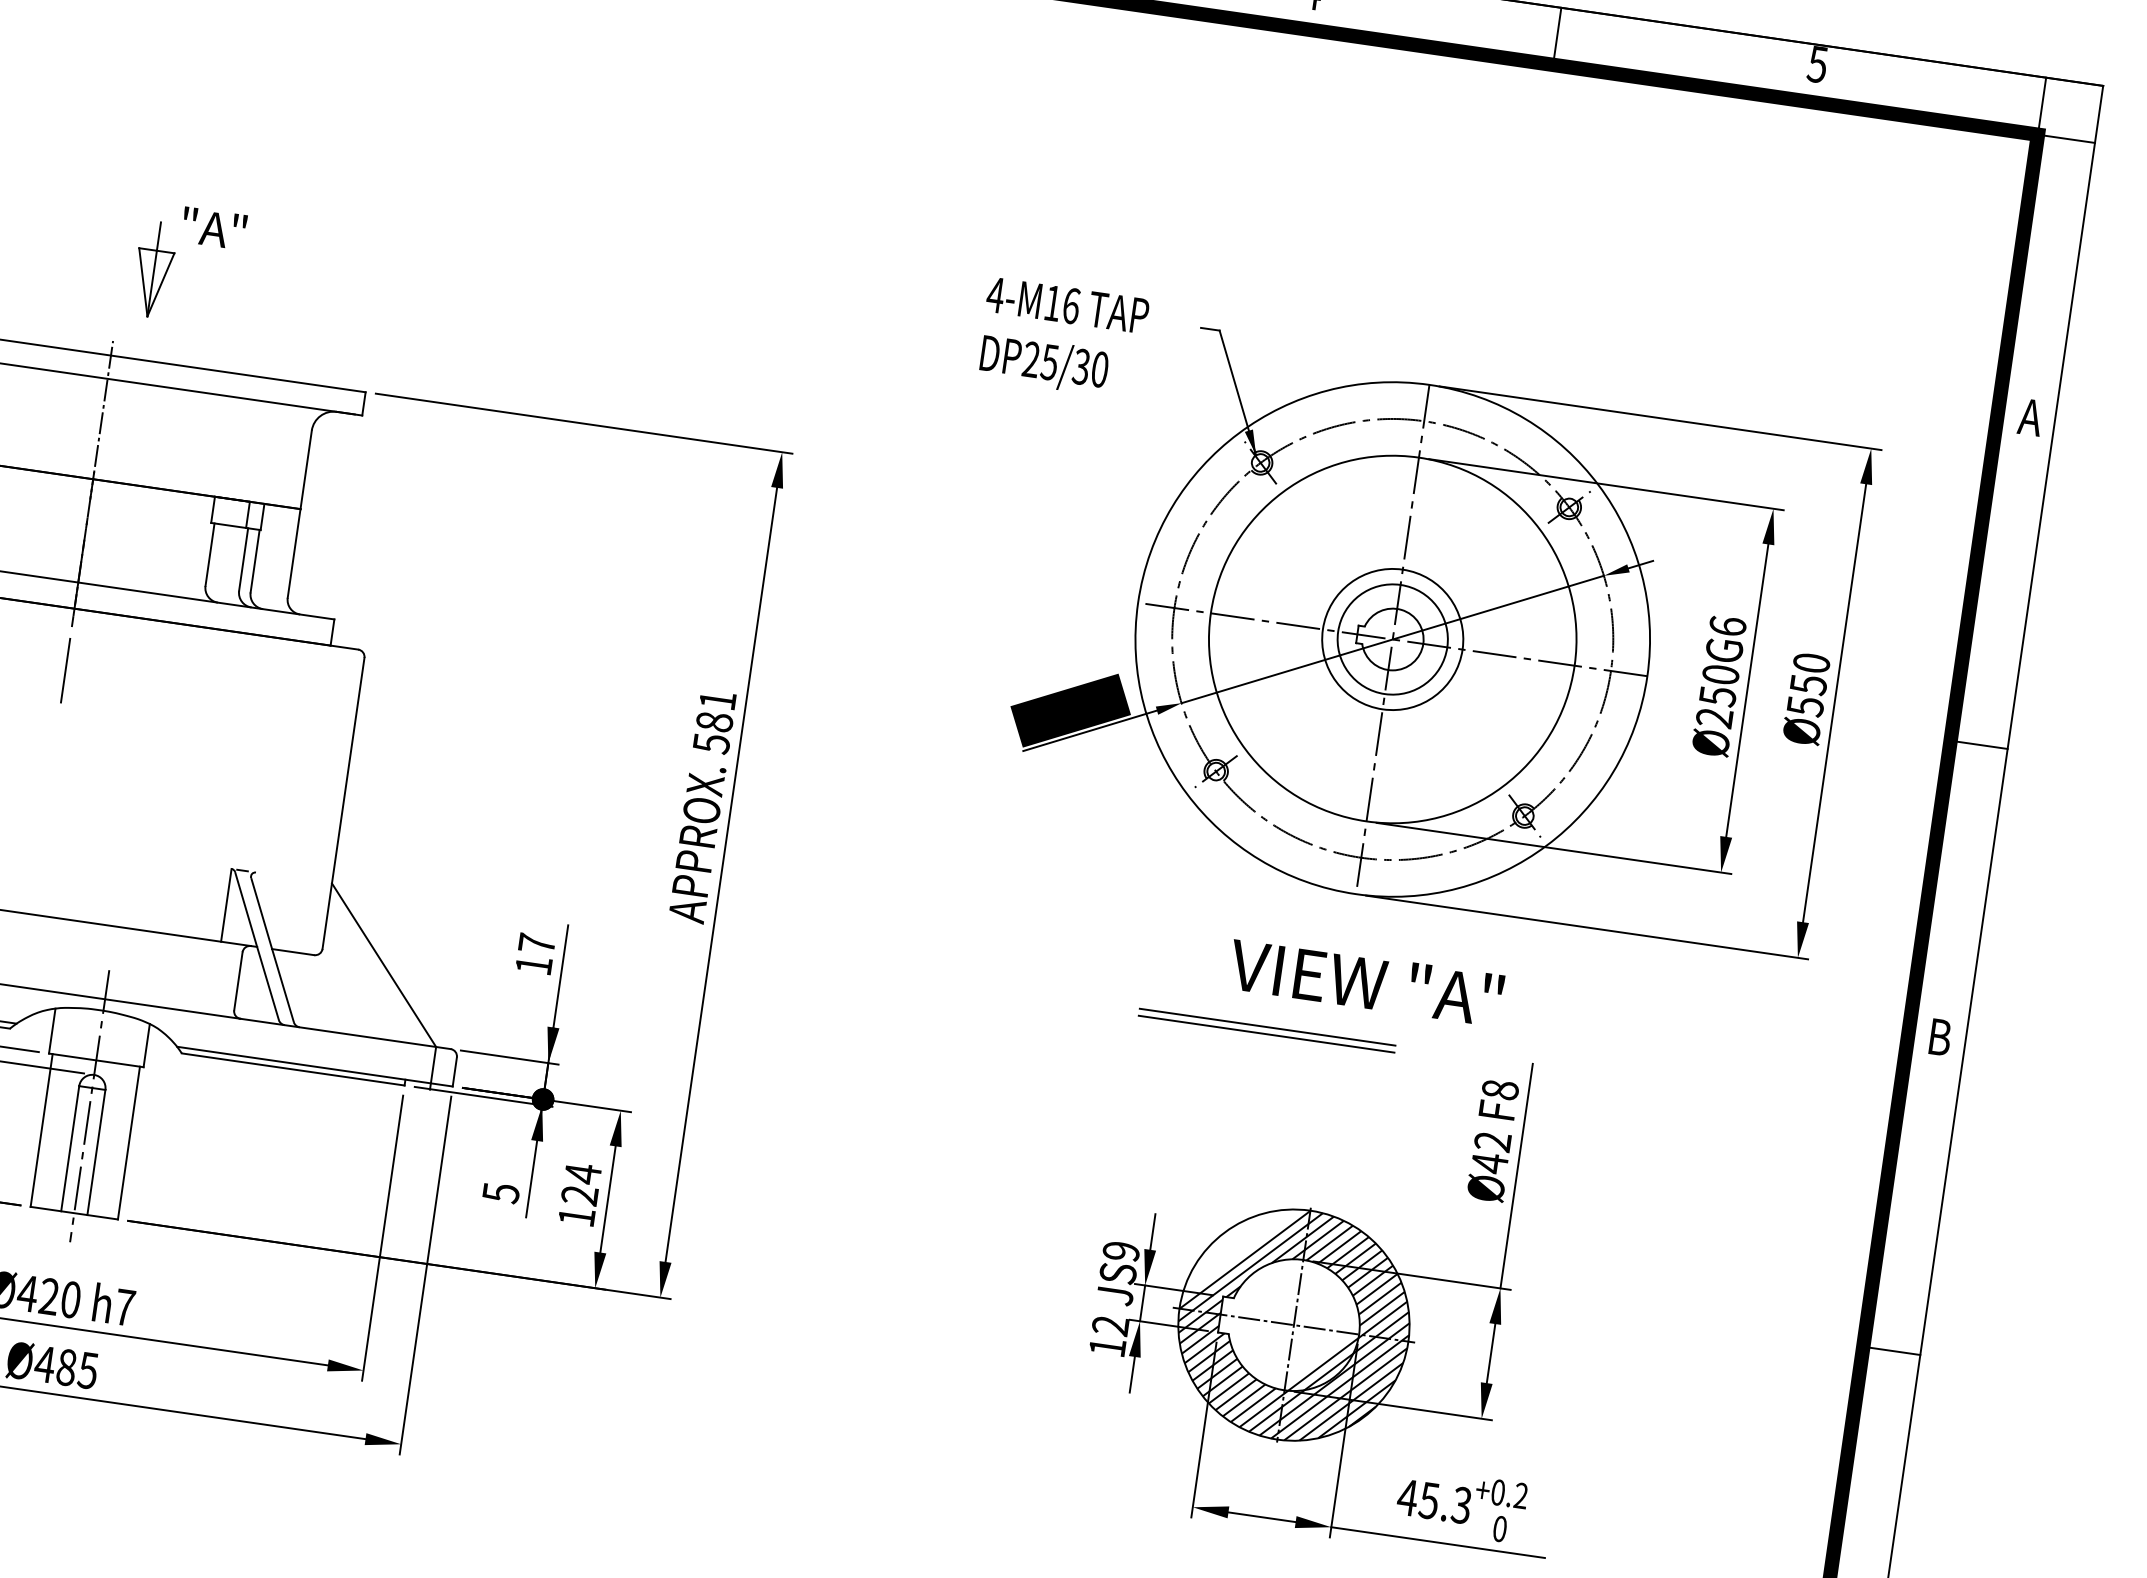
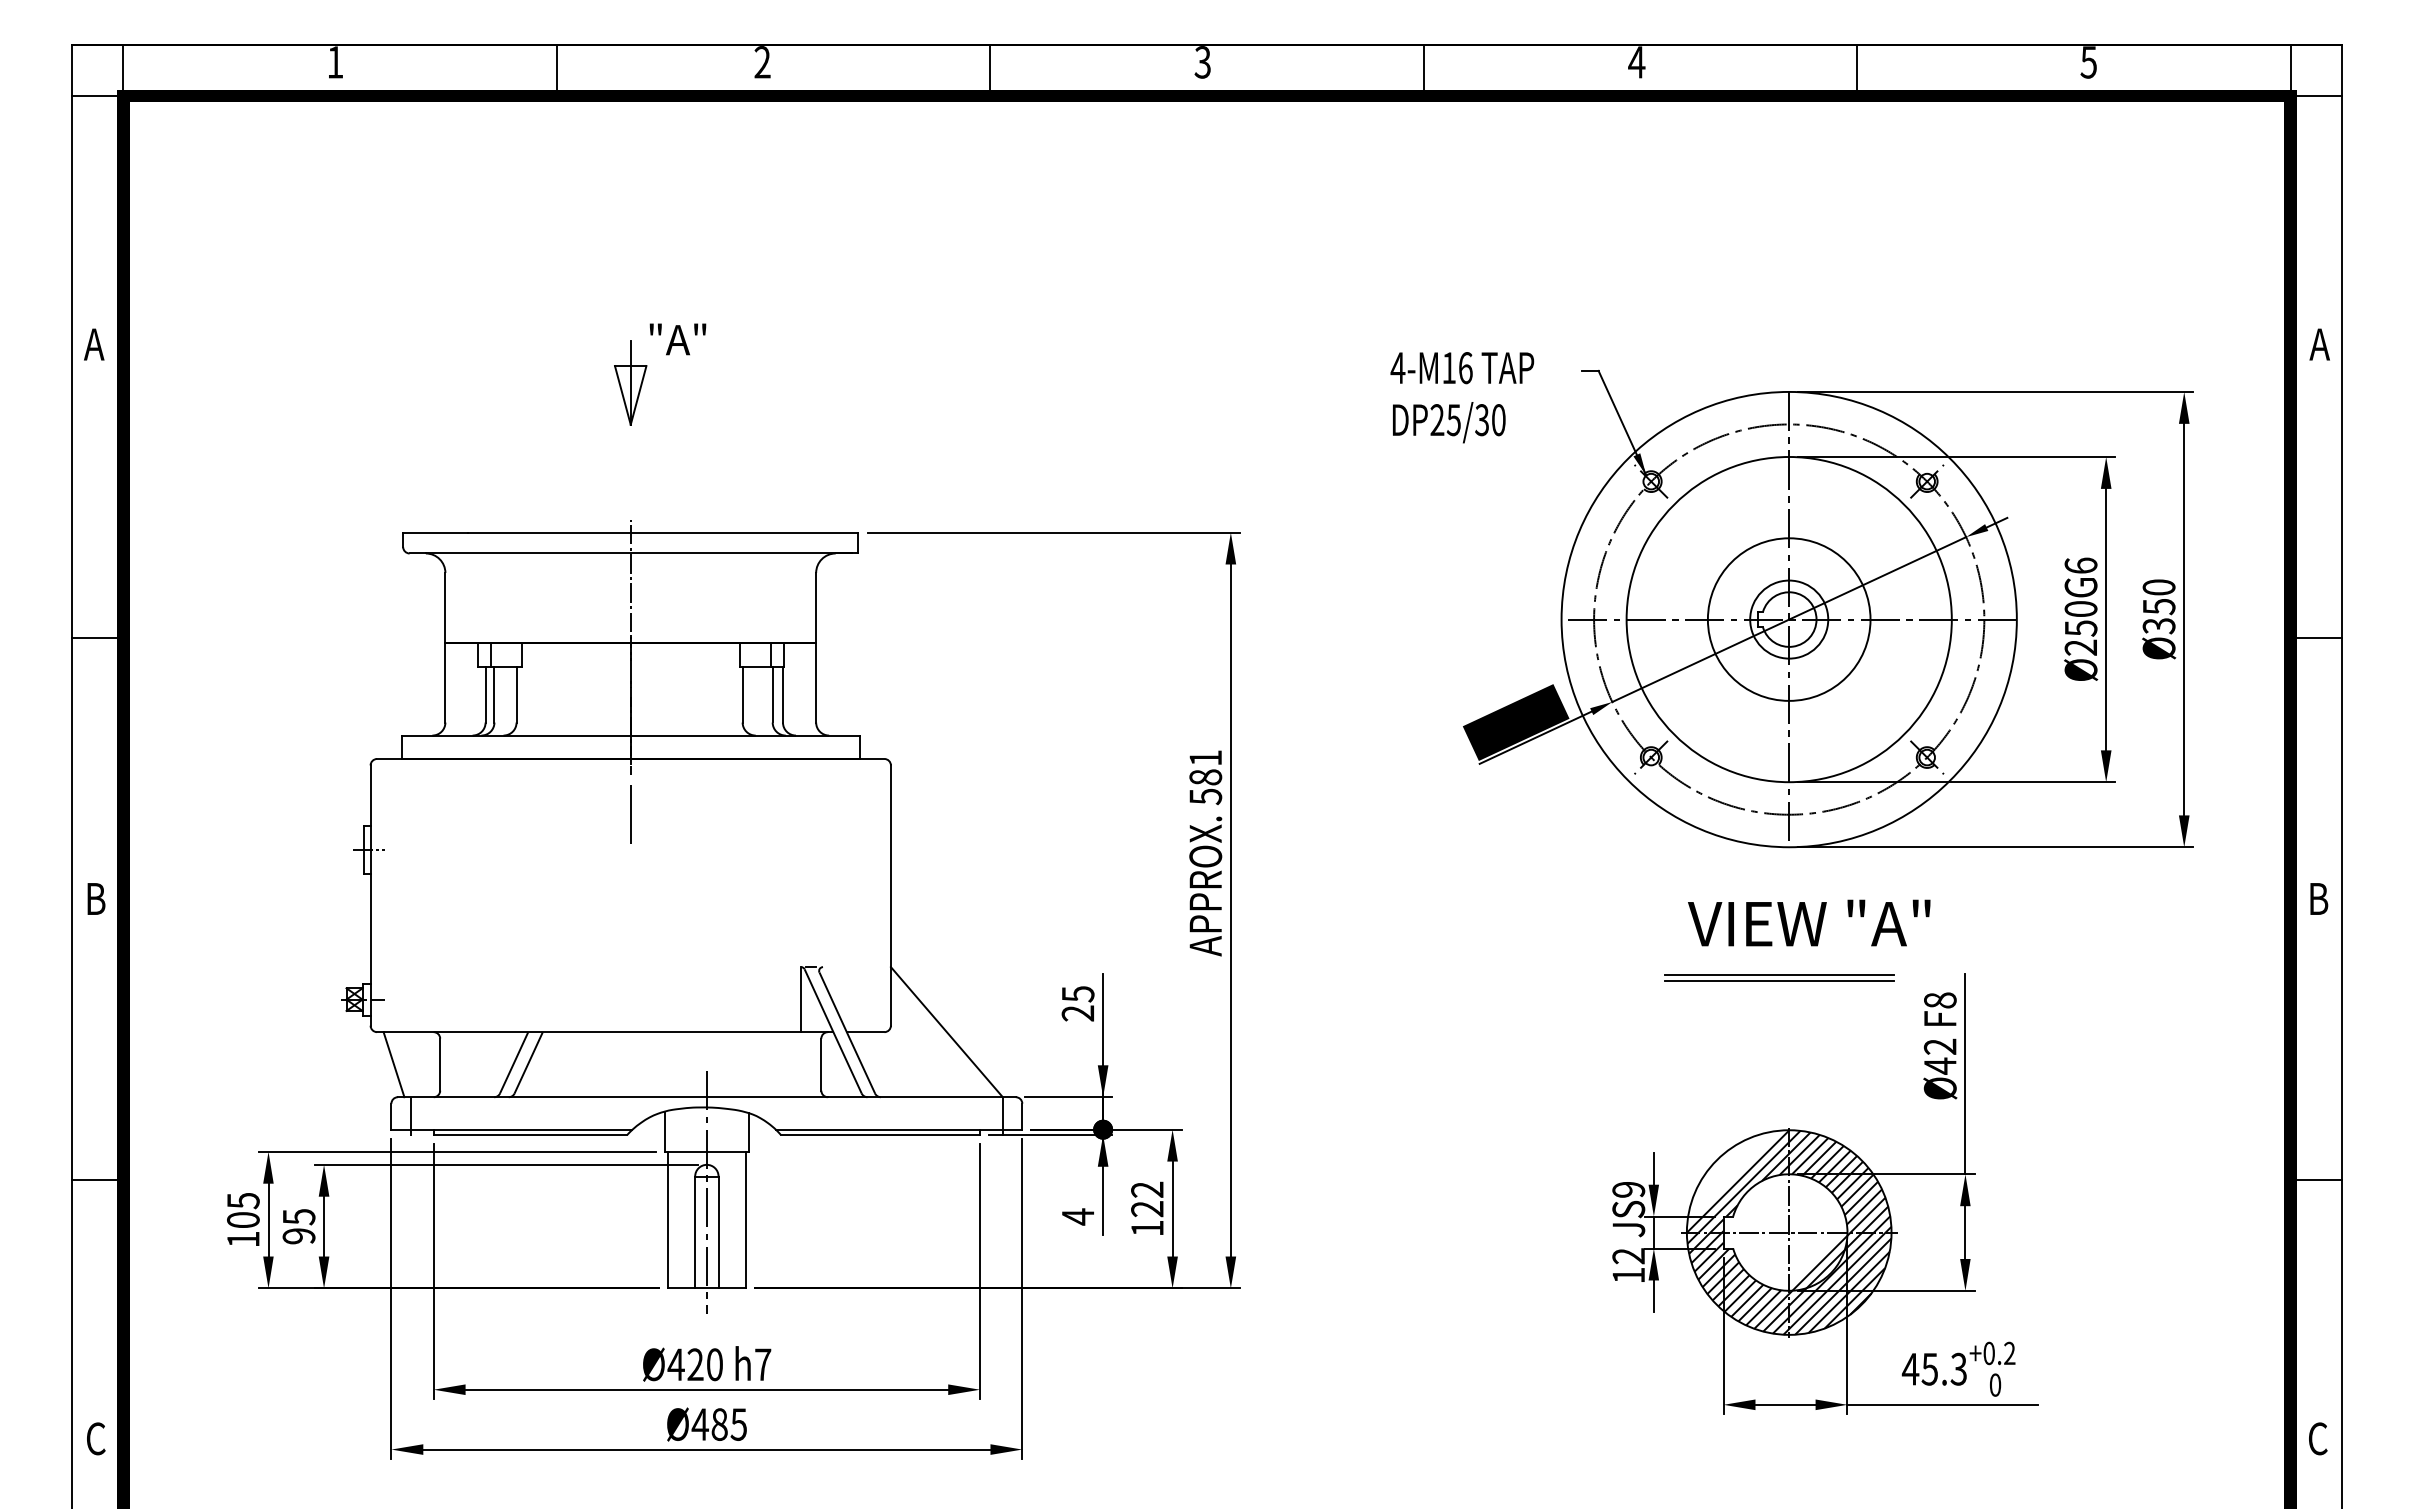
part: (173, 258) -> (646, 370), moved
circle: (1391, 639) -> (1788, 619), size x1.67
circle: (1393, 639) -> (1789, 619), size x0.62
text: (1804, 706) -> (2158, 626), Ø550 -> Ø350
text: (534, 954) -> (1077, 1003), 17 -> 25
part: (1267, 1030) -> (1779, 977), moved
text: (583, 1173) -> (1147, 1189), 124 -> 122
text: (501, 1192) -> (1078, 1216), 5 -> 4

